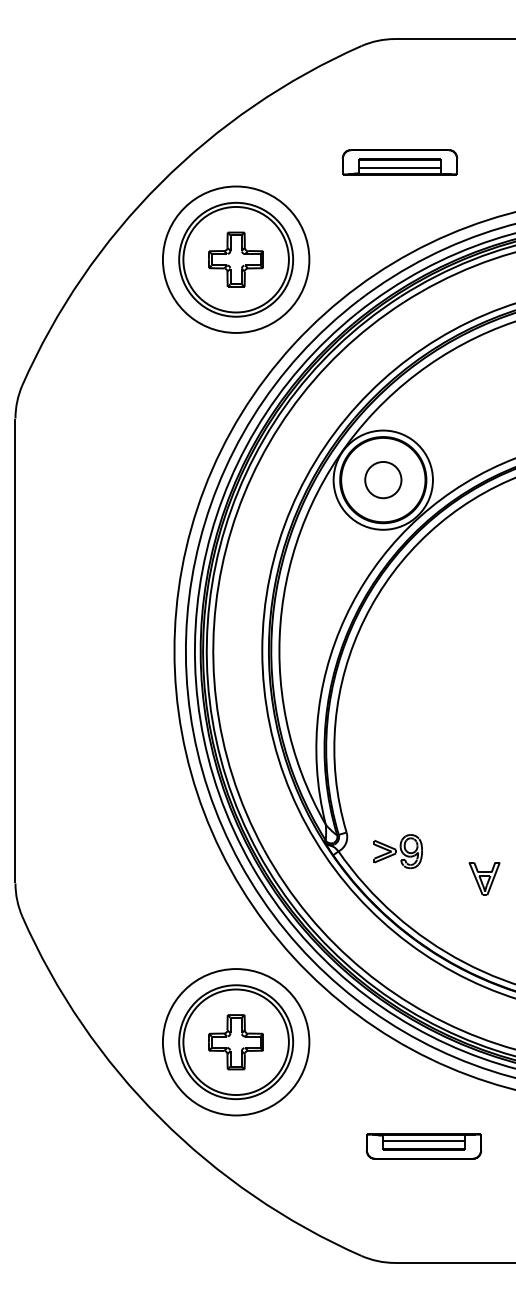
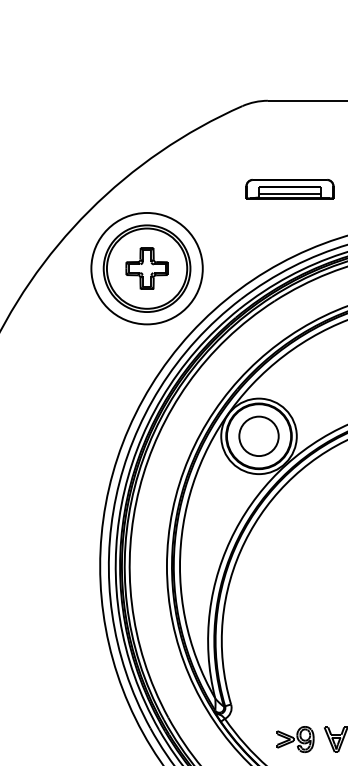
part: (399, 162) -> (289, 189), moved
part: (383, 479) -> (259, 435), size x1.43
part: (397, 851) -> (294, 739), moved

